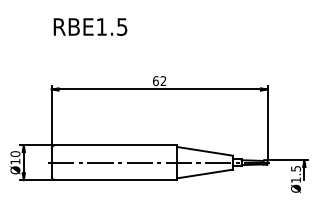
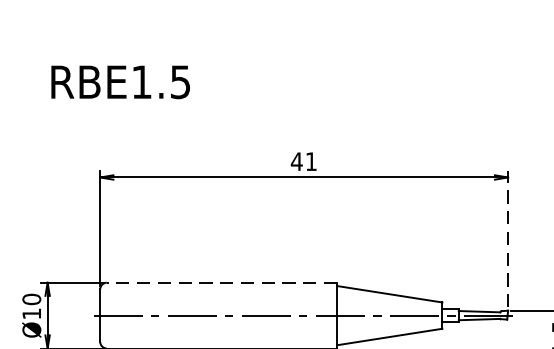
text: (90, 26) -> (120, 81), moved
text: (159, 81) -> (303, 162), 62 -> 41
line: (267, 121) -> (507, 237), solid -> dashed
line: (116, 145) -> (222, 283), solid -> dashed

